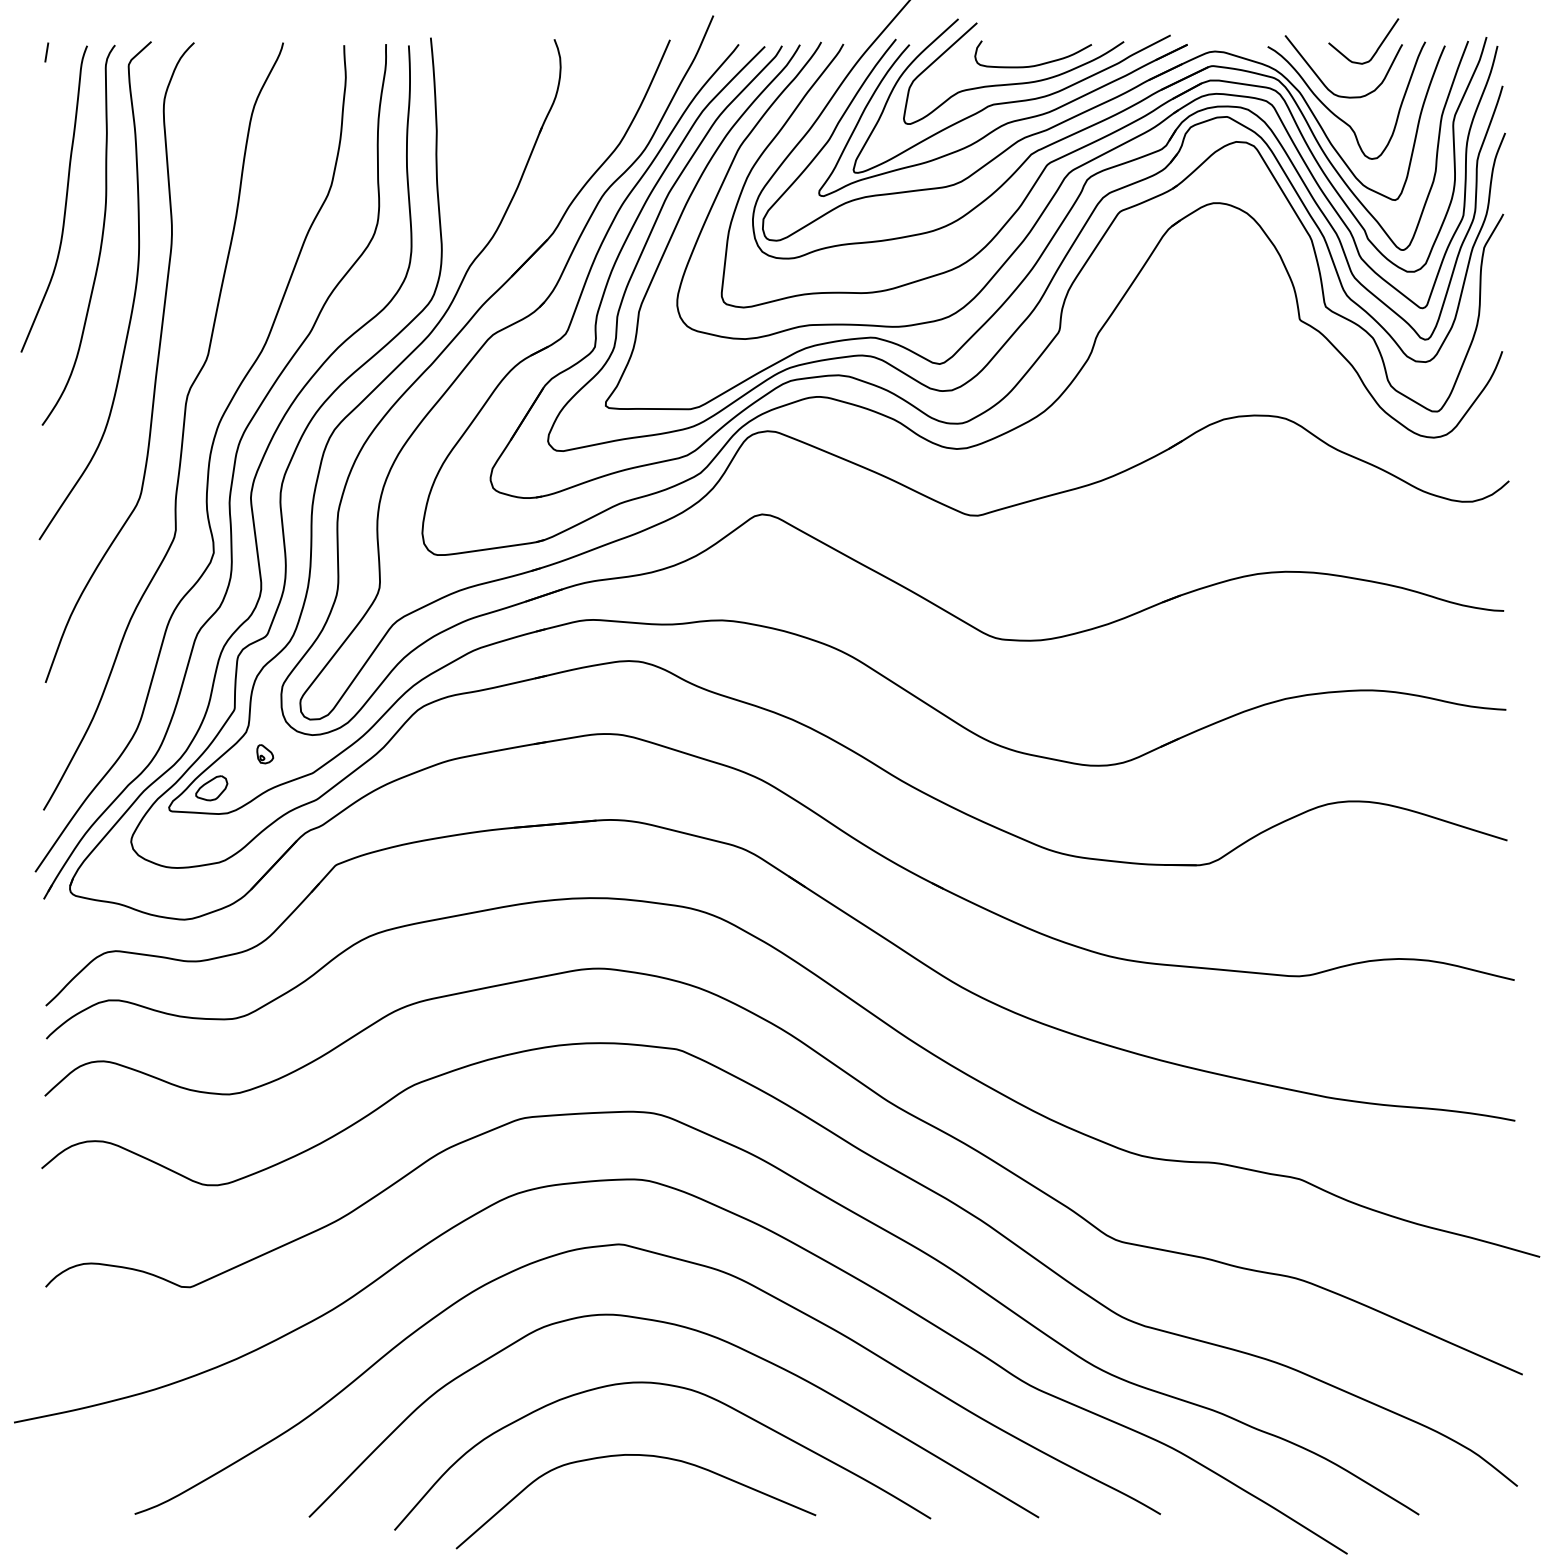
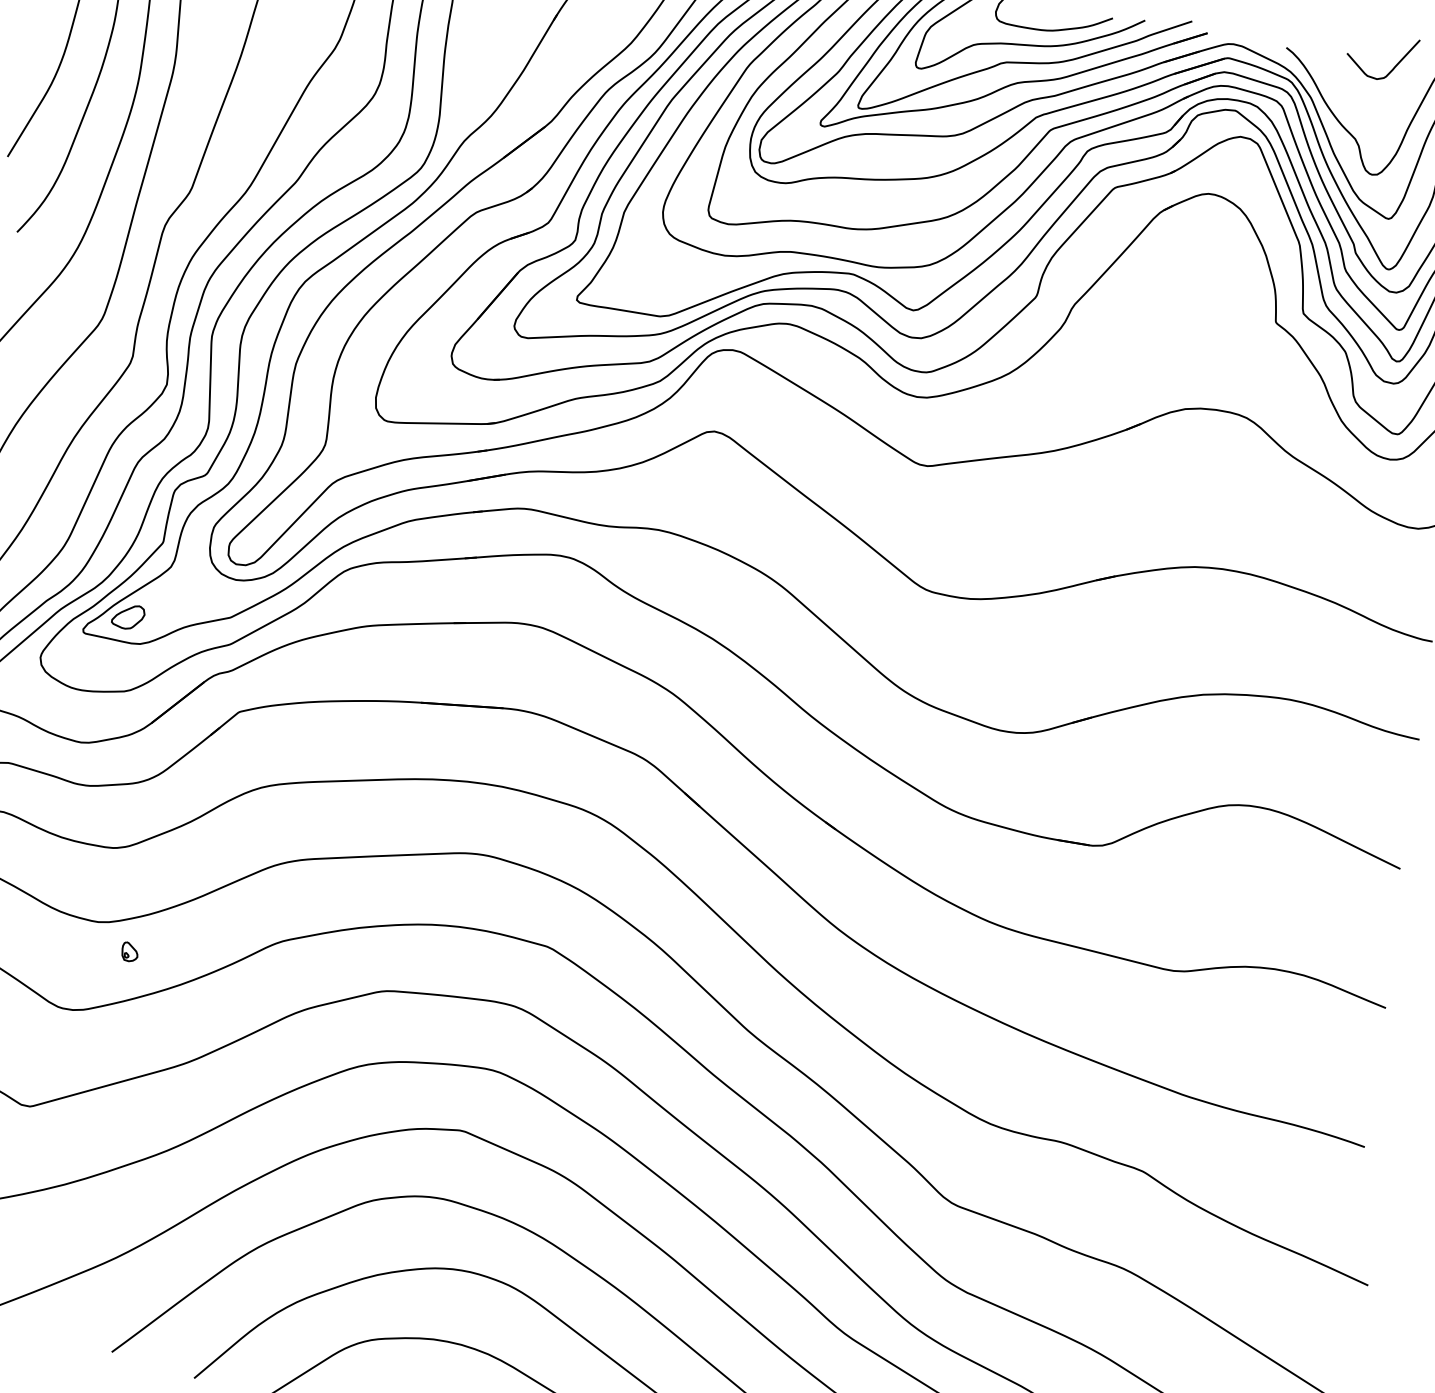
curve: (1325, 84) -> (1337, 93), removed
part: (265, 754) -> (130, 952), moved

